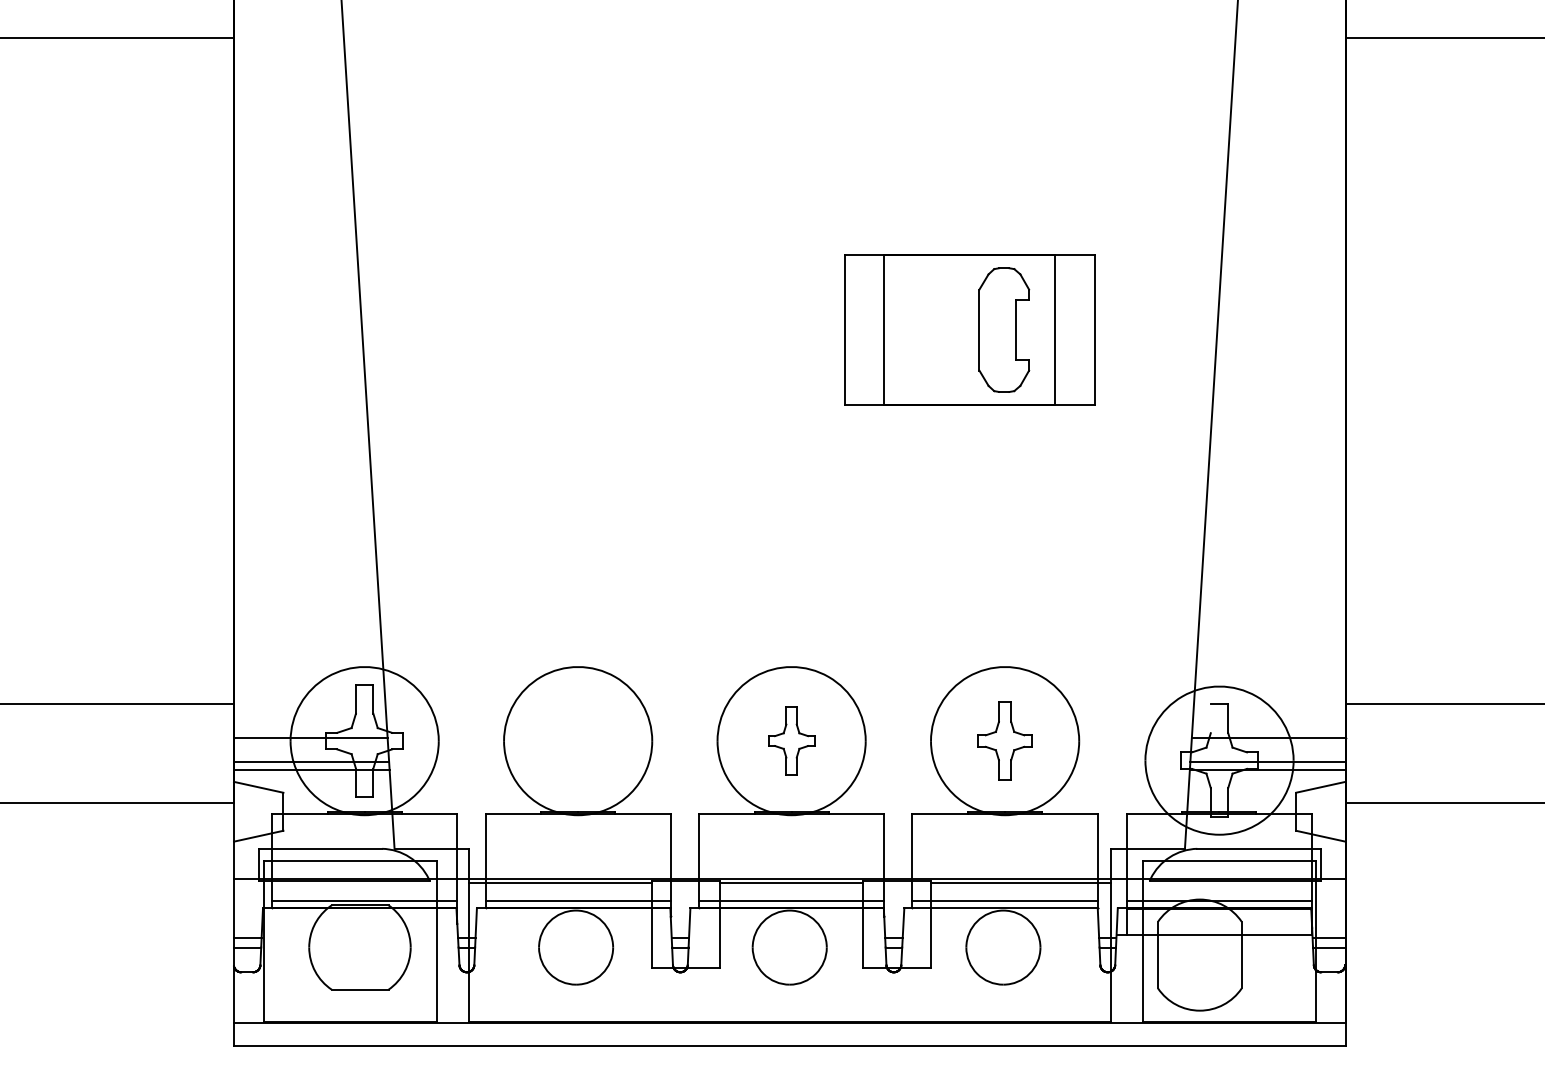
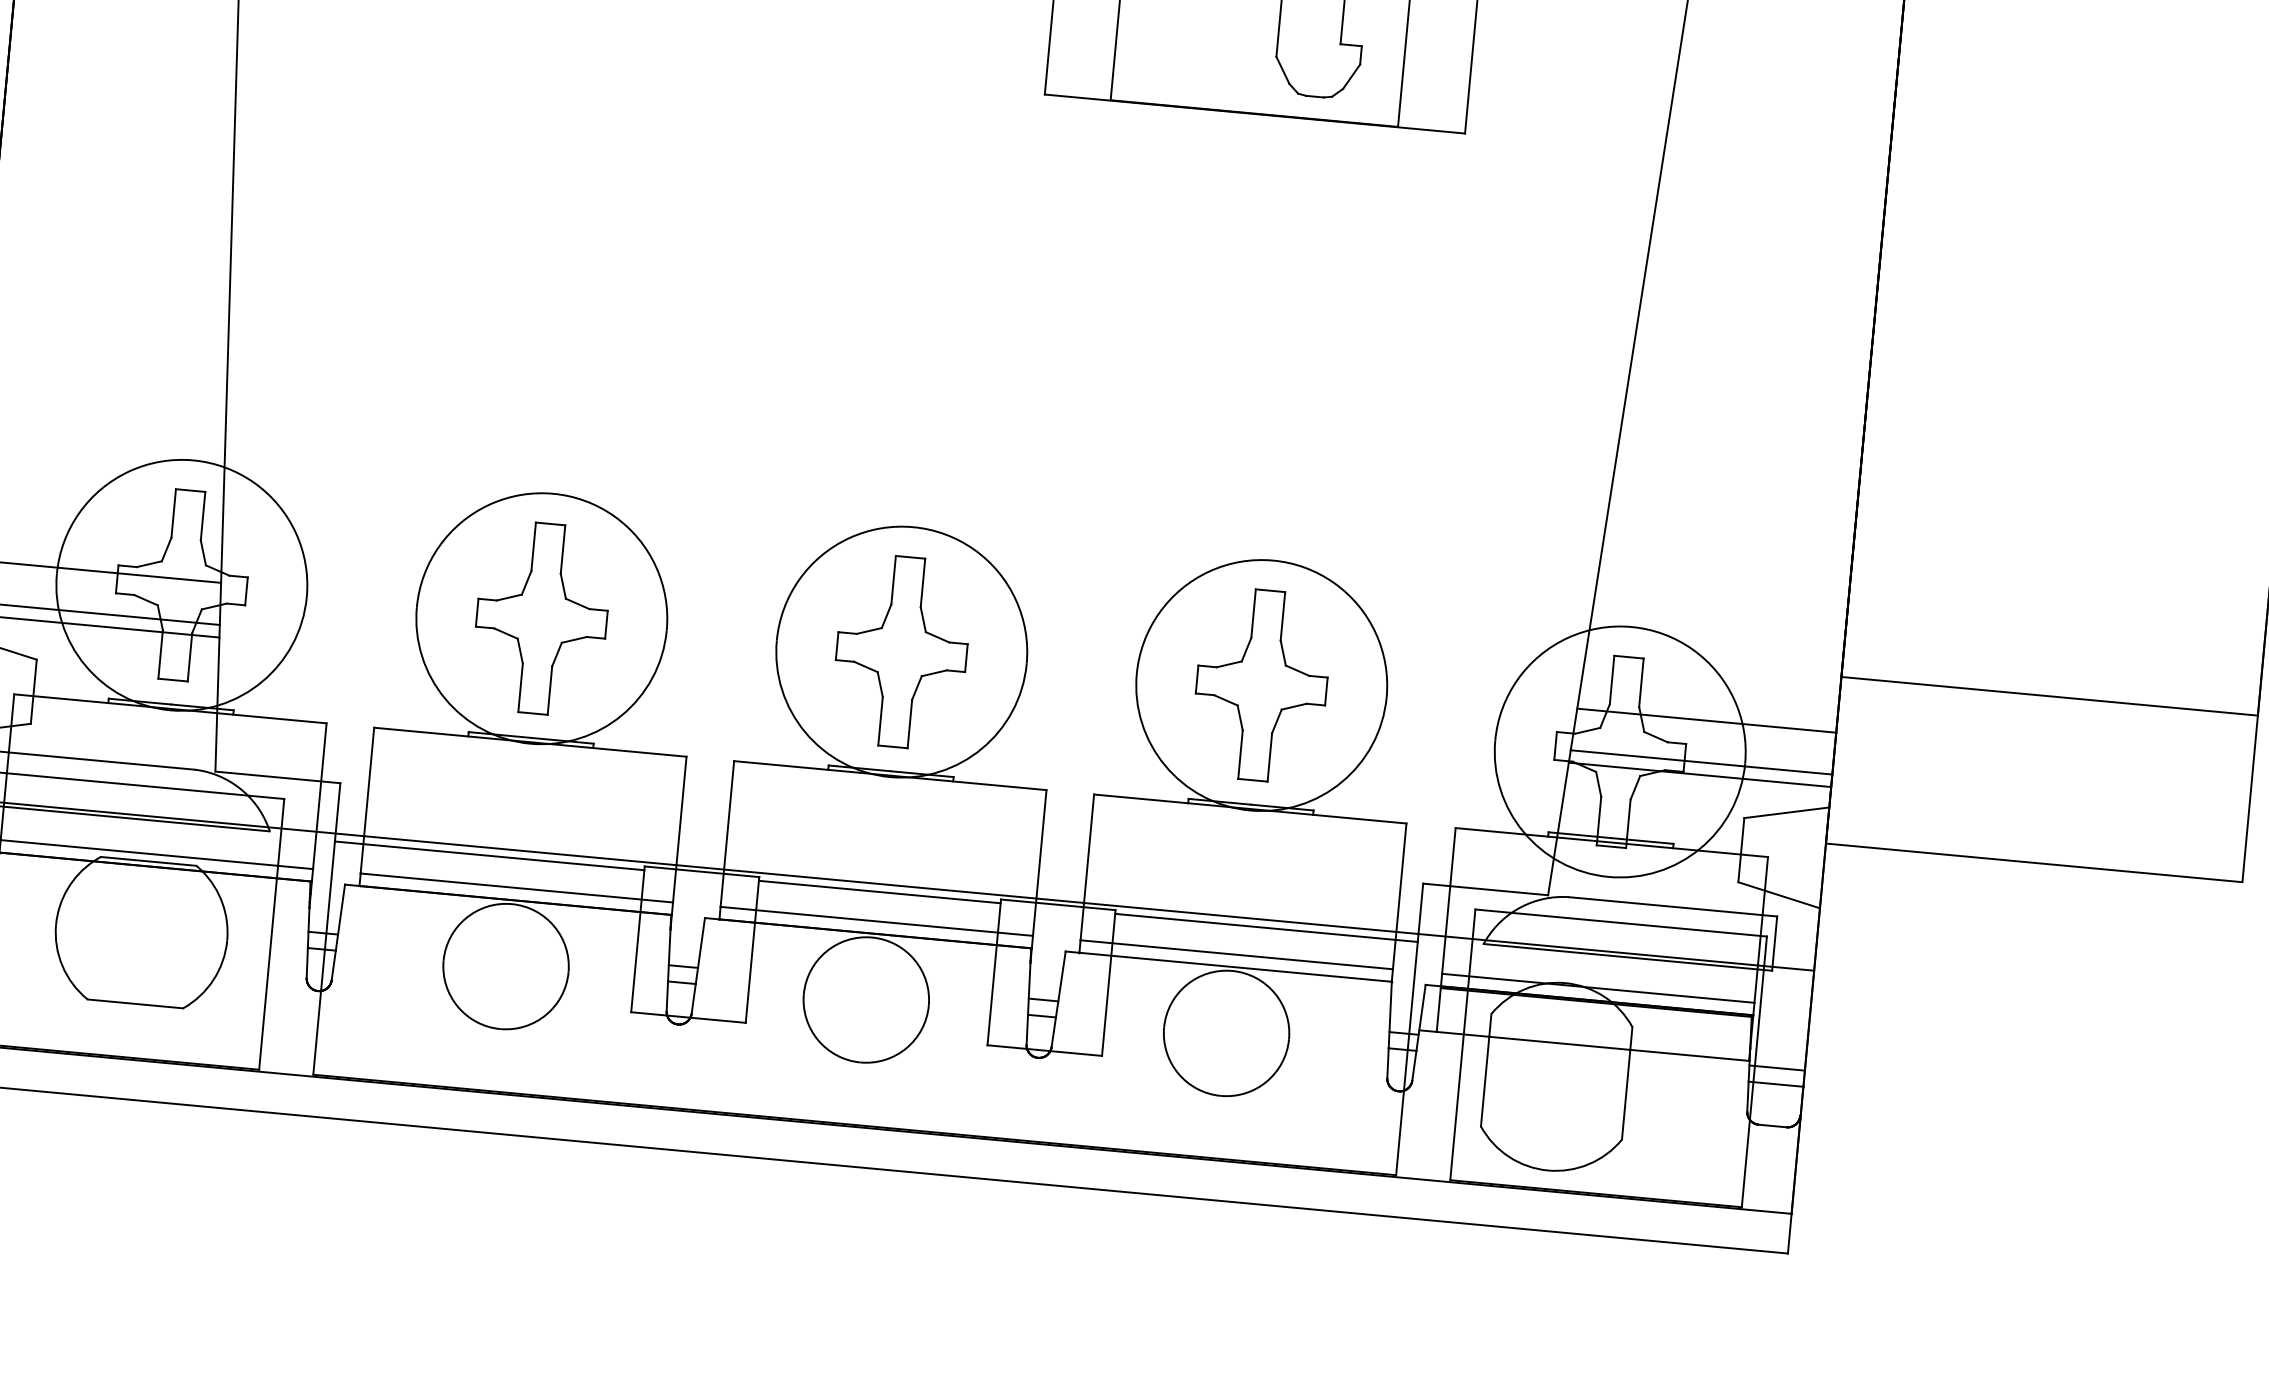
line: (1210, 718) -> (1611, 679), added
part: (577, 740) -> (540, 617), added
part: (791, 740) -> (901, 651), size x1.67
part: (1004, 740) -> (1260, 684), size x1.43

